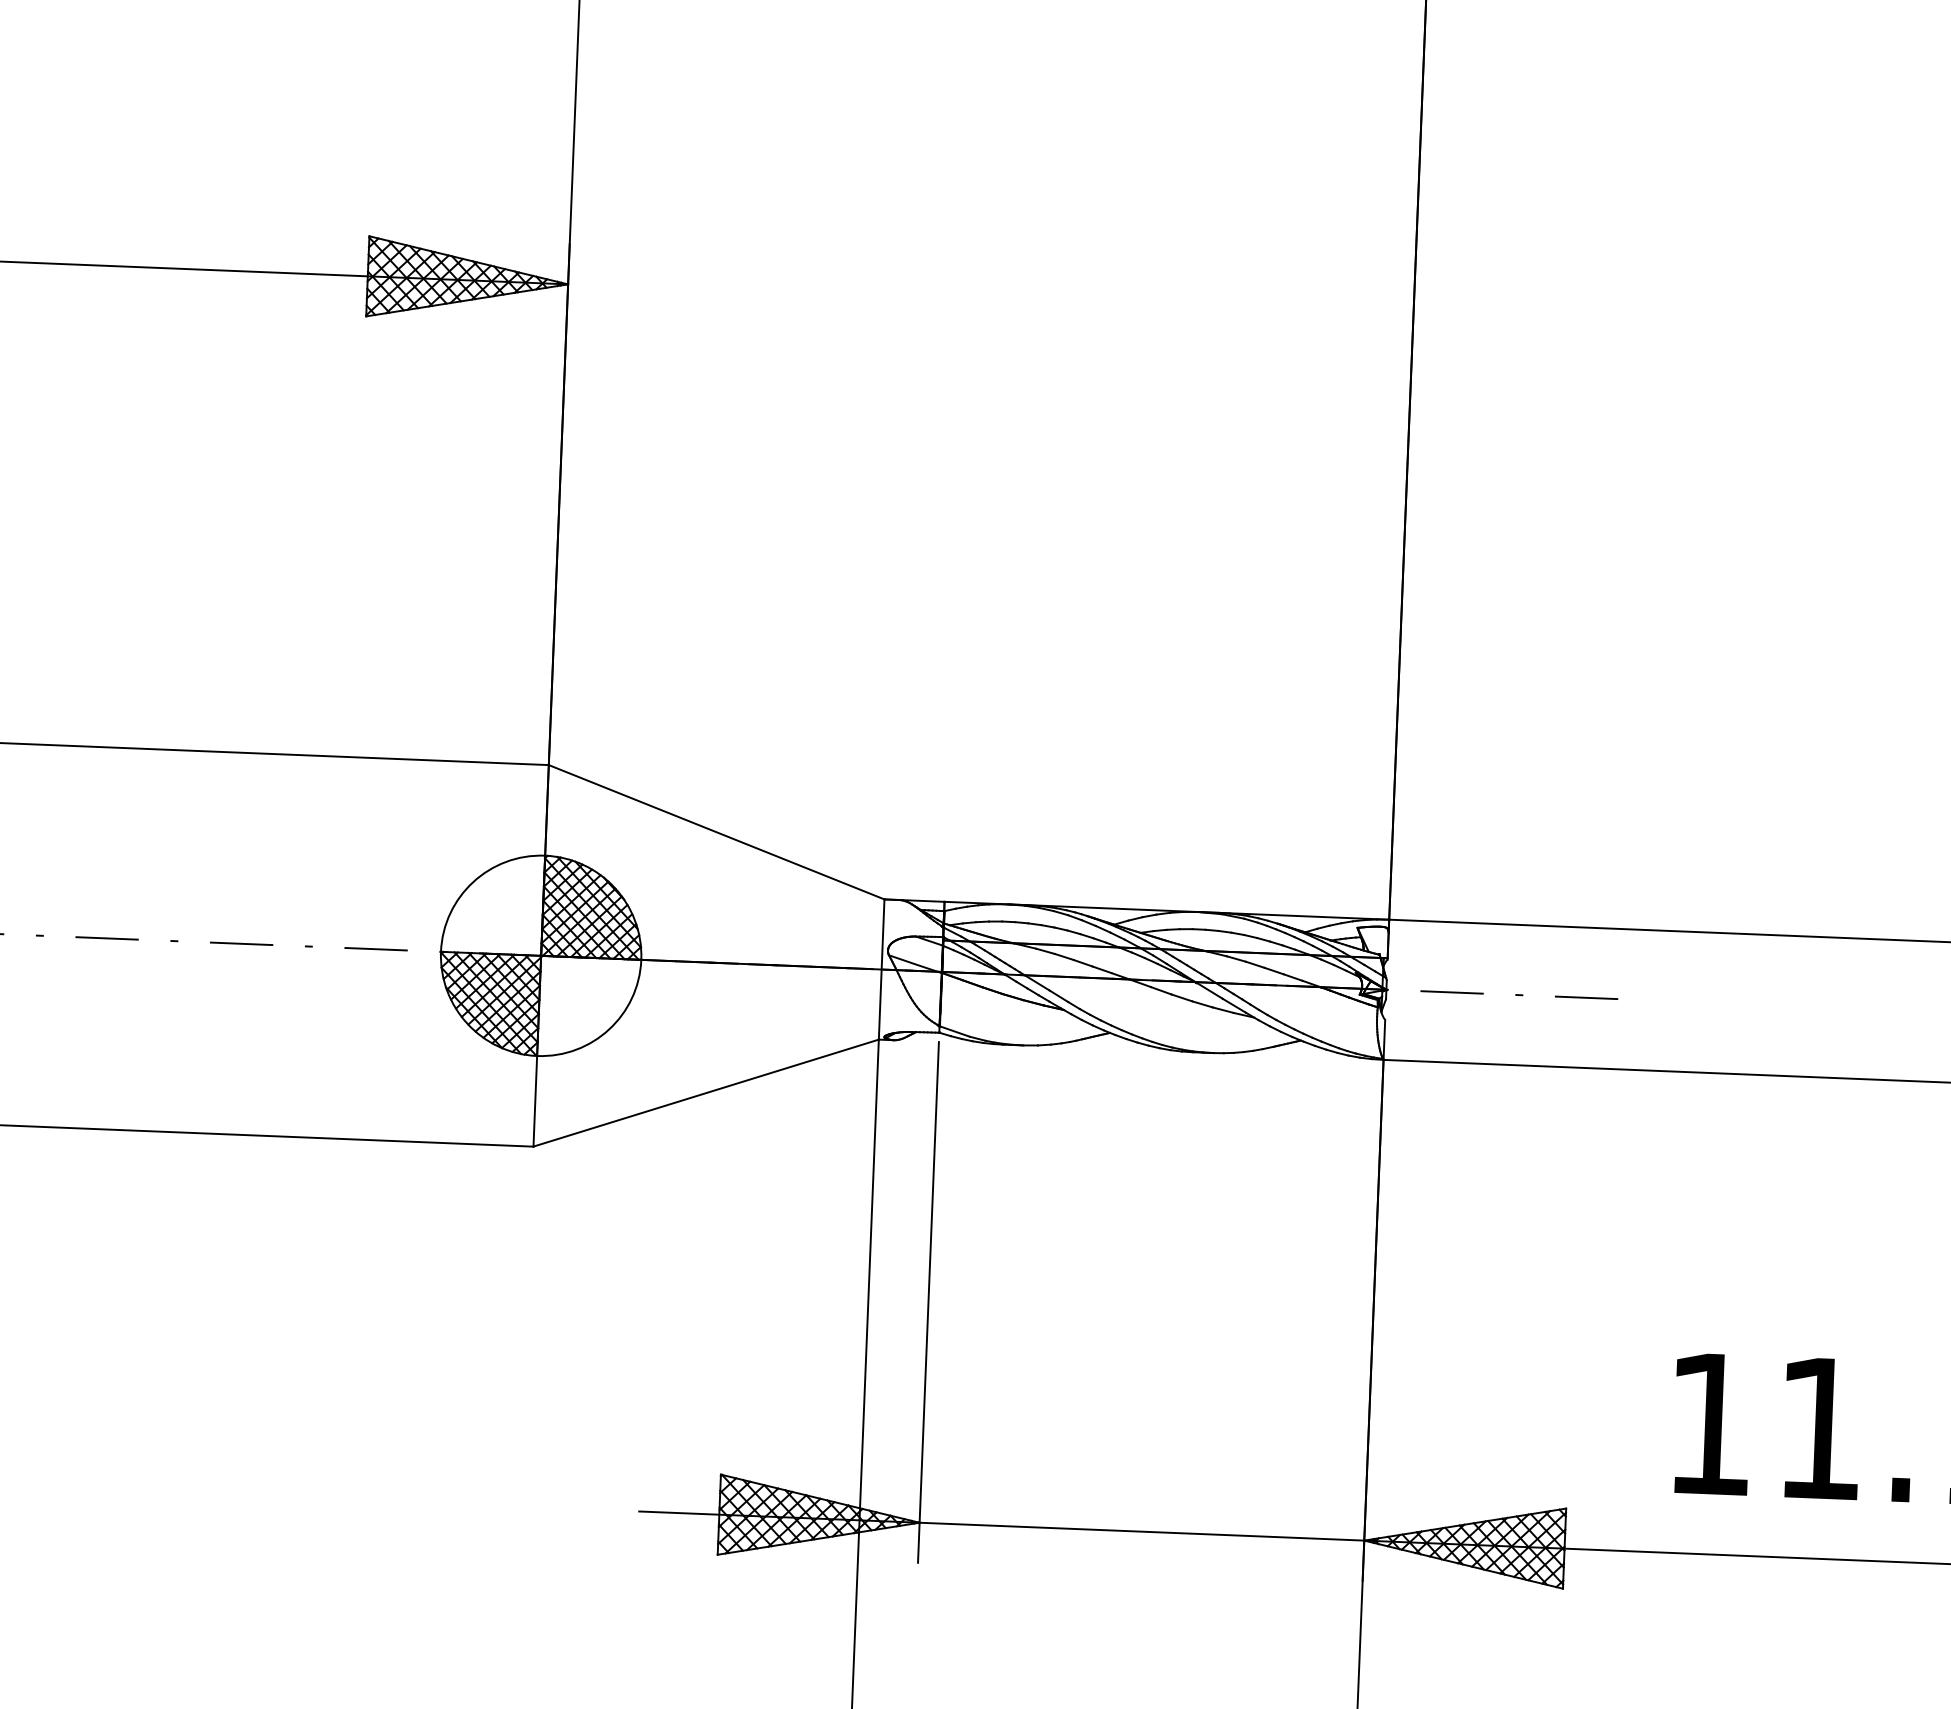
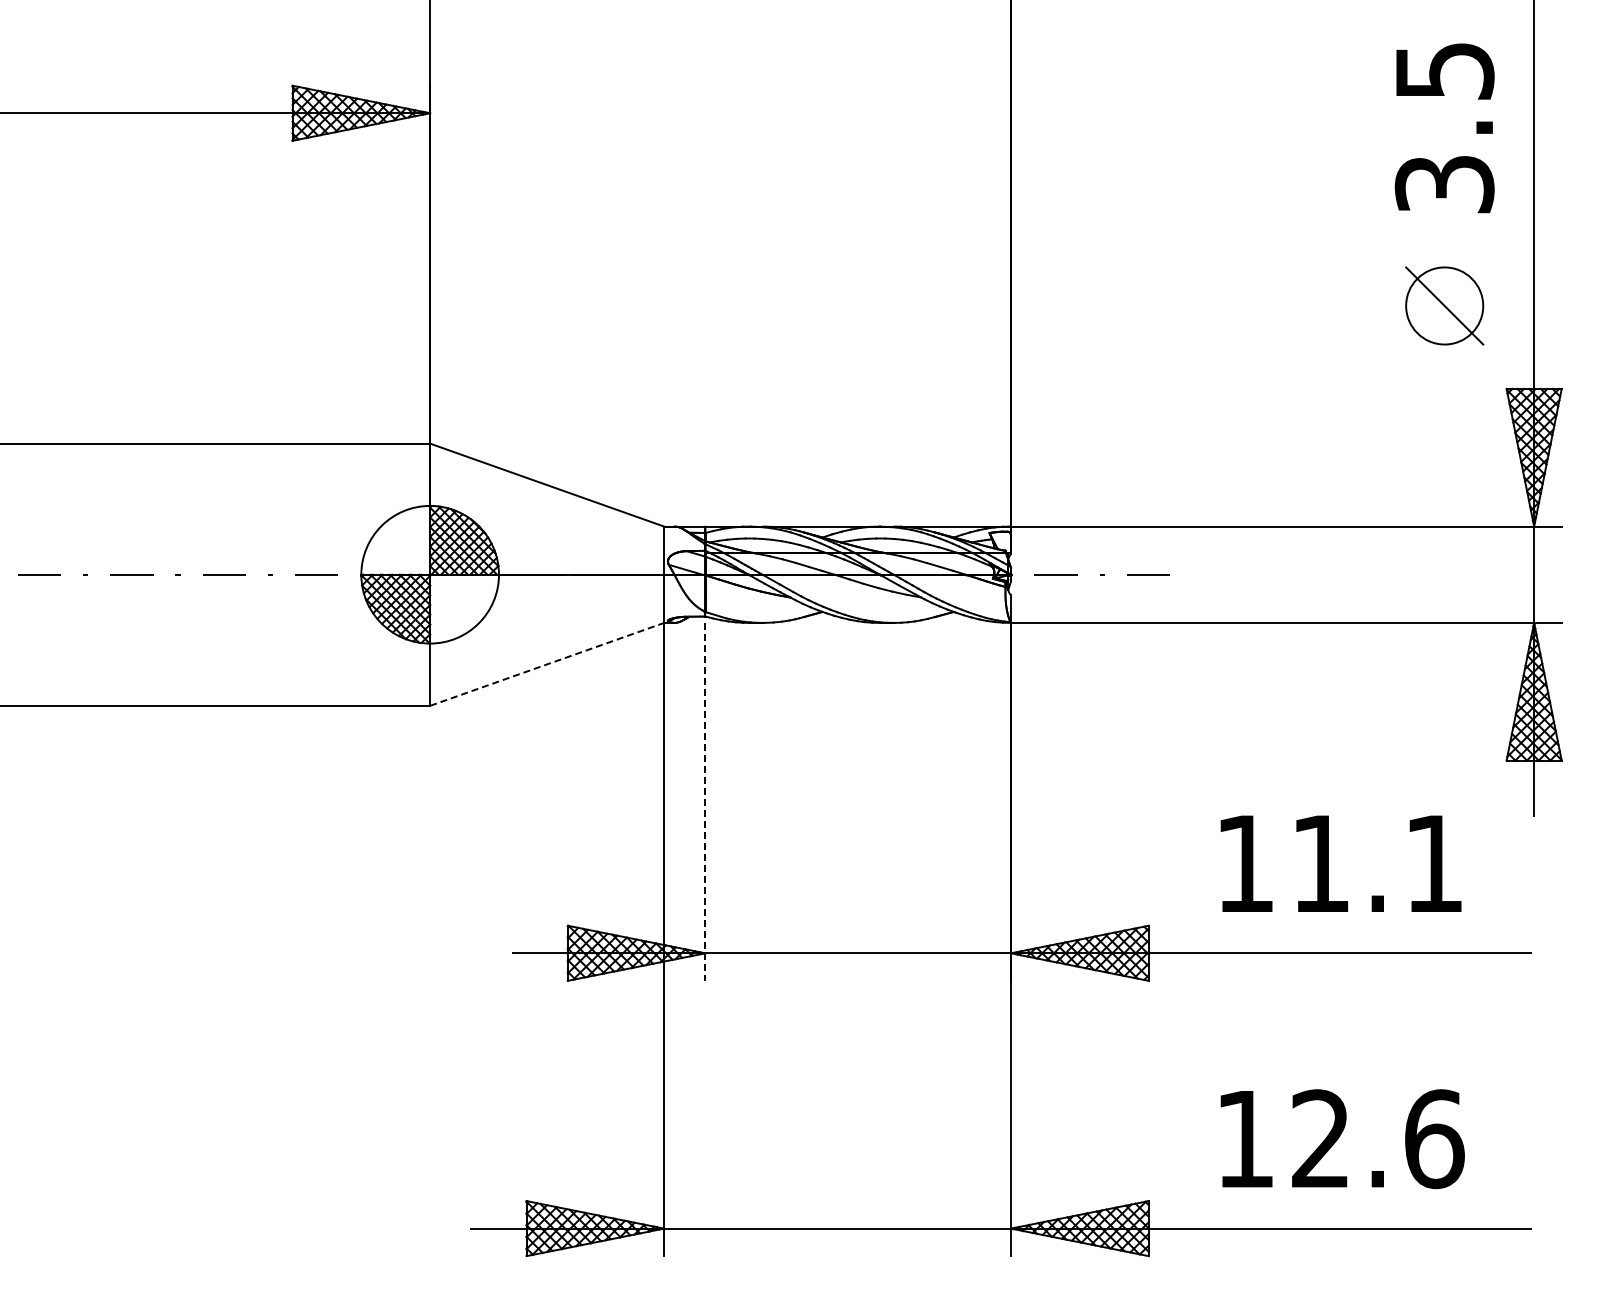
line: (706, 1093) -> (547, 664), solid -> dashed
line: (928, 1301) -> (705, 801), solid -> dashed

